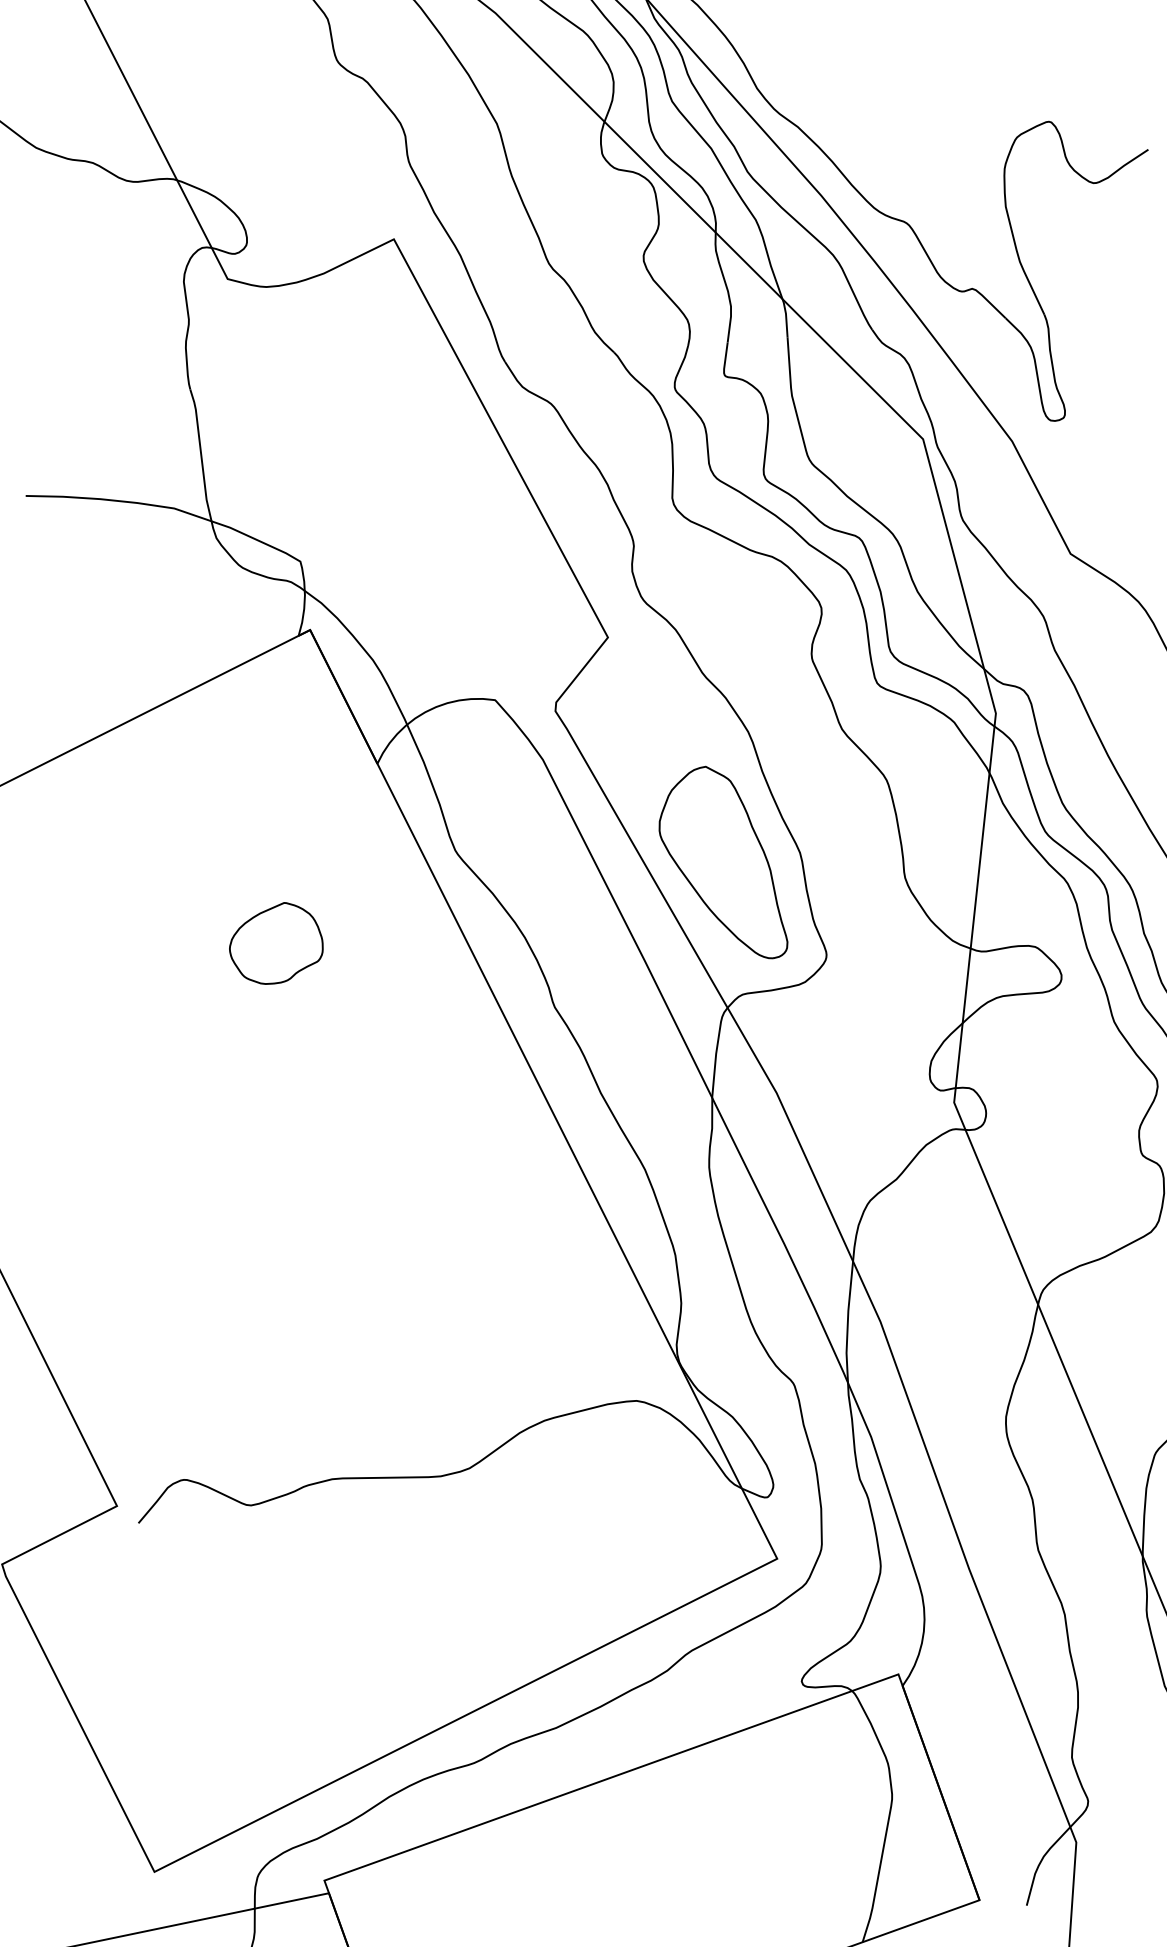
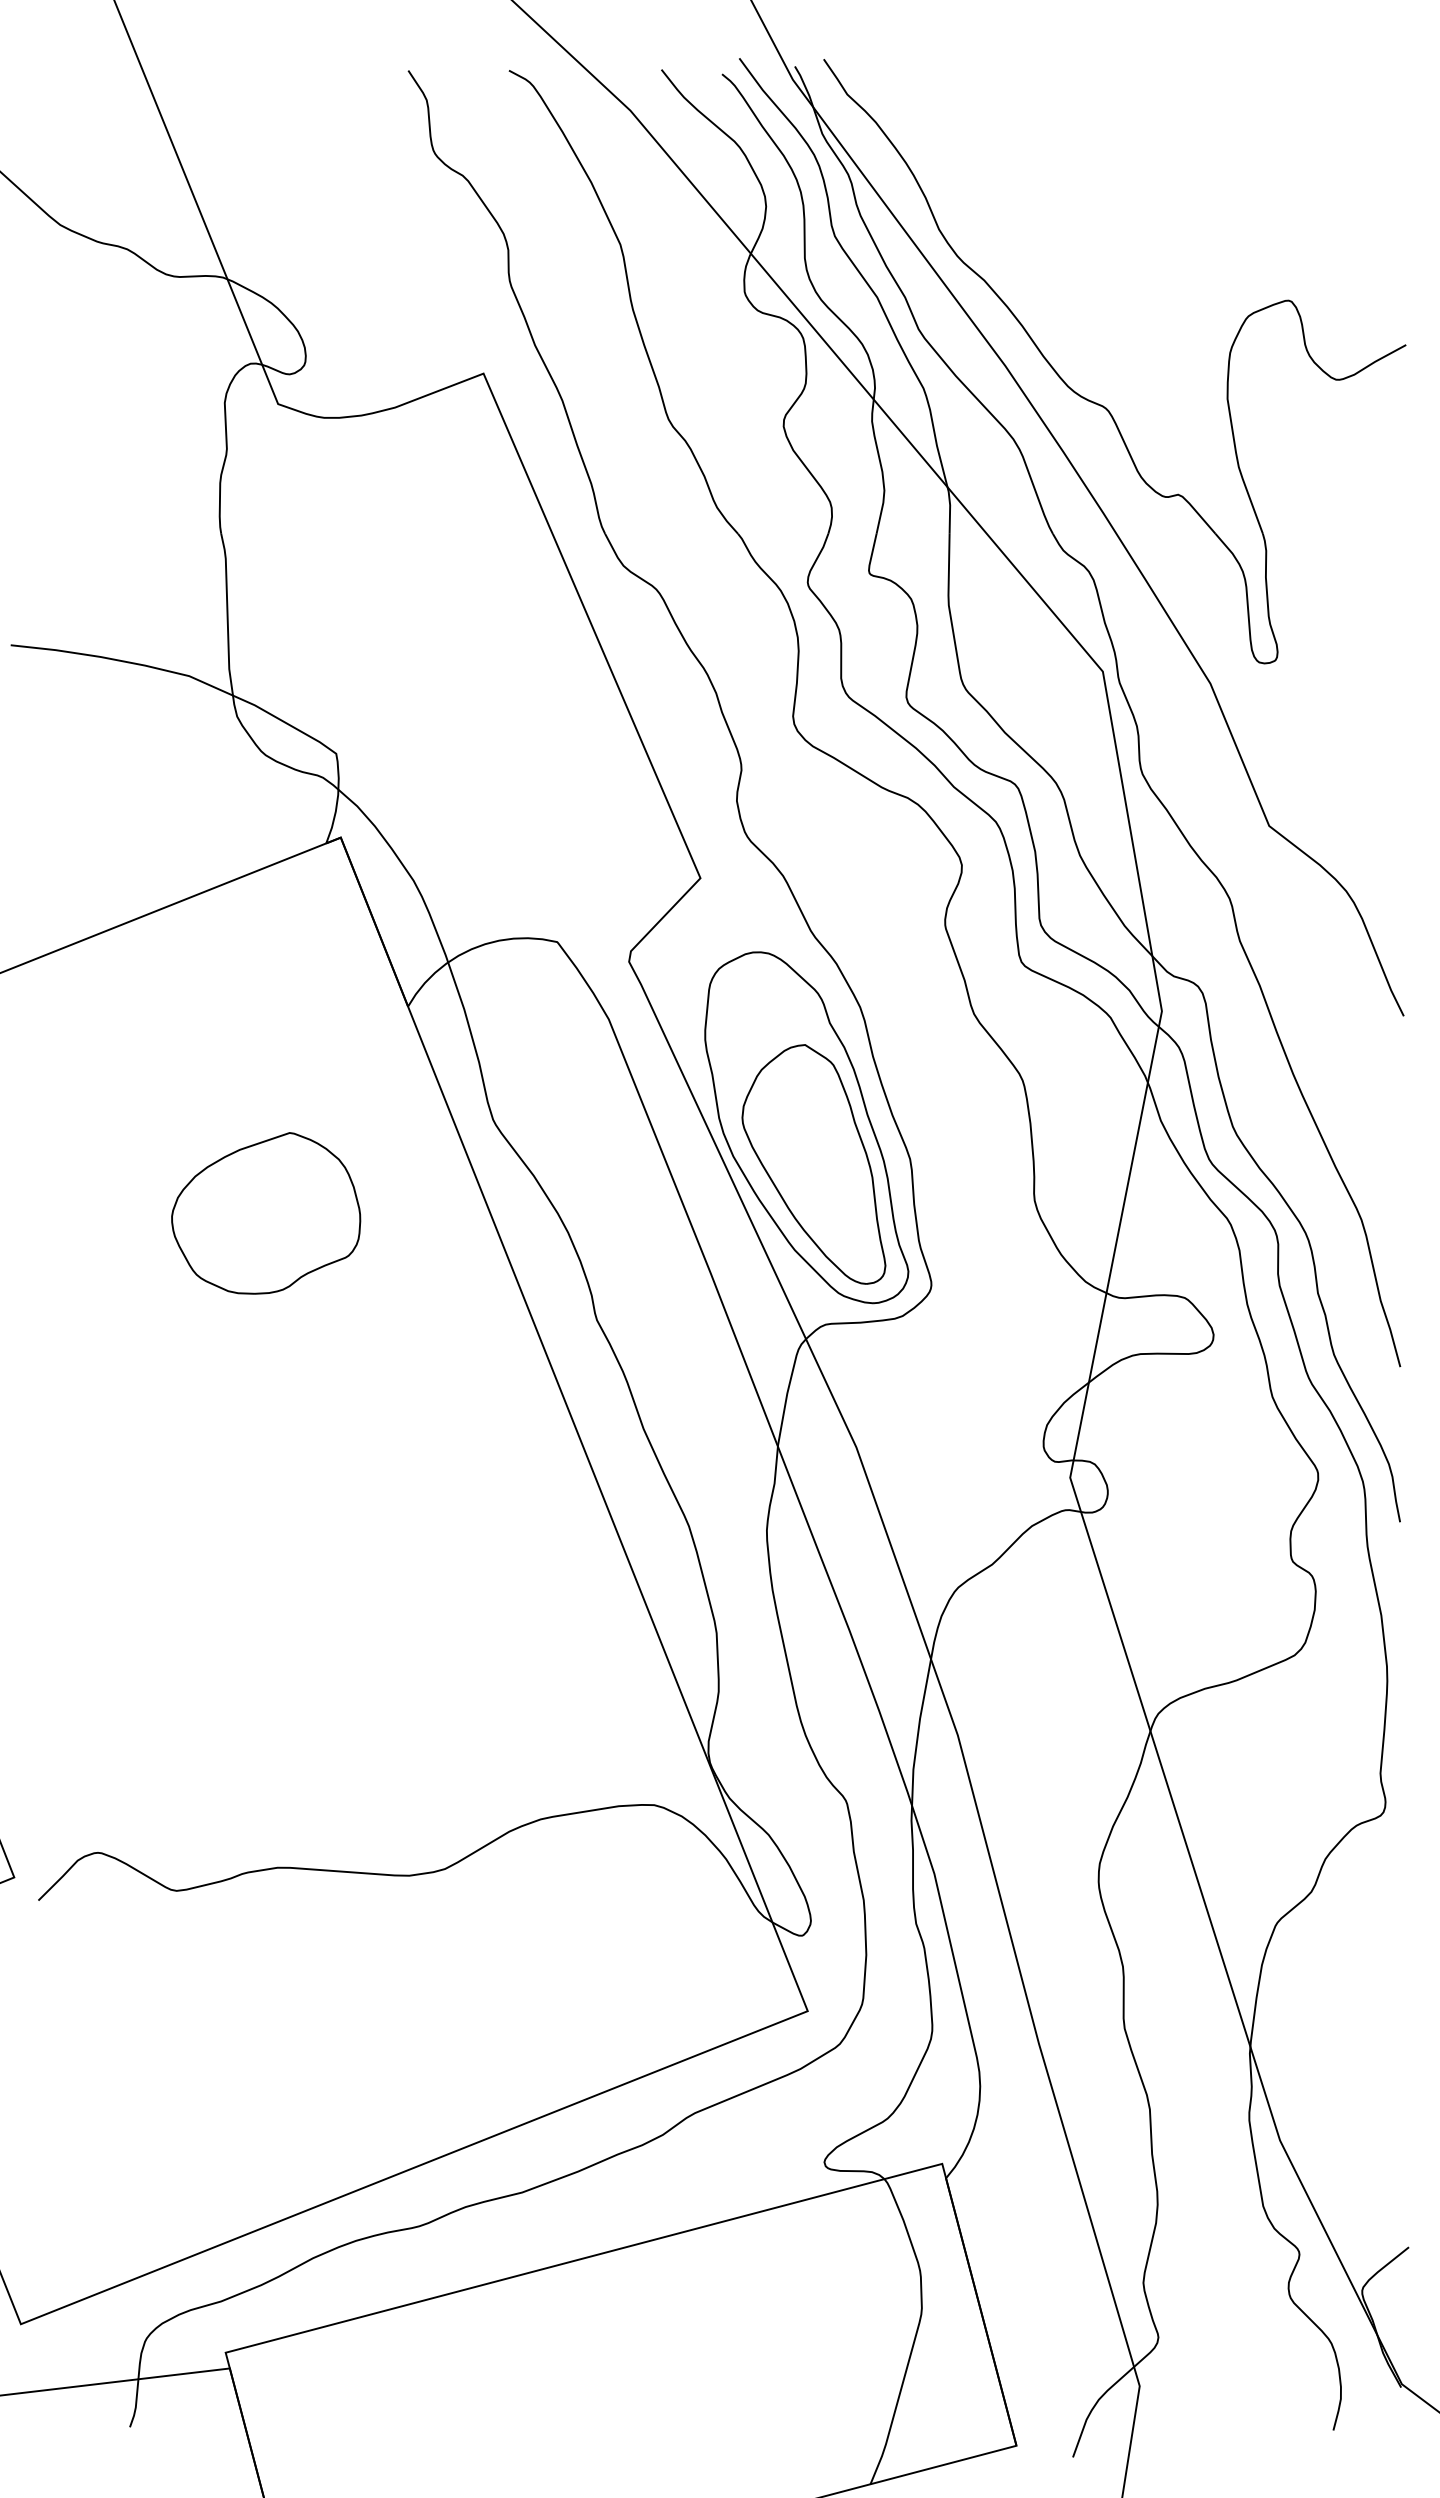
part: (712, 834) -> (806, 1127), added
part: (276, 943) -> (266, 1213), size x1.67

